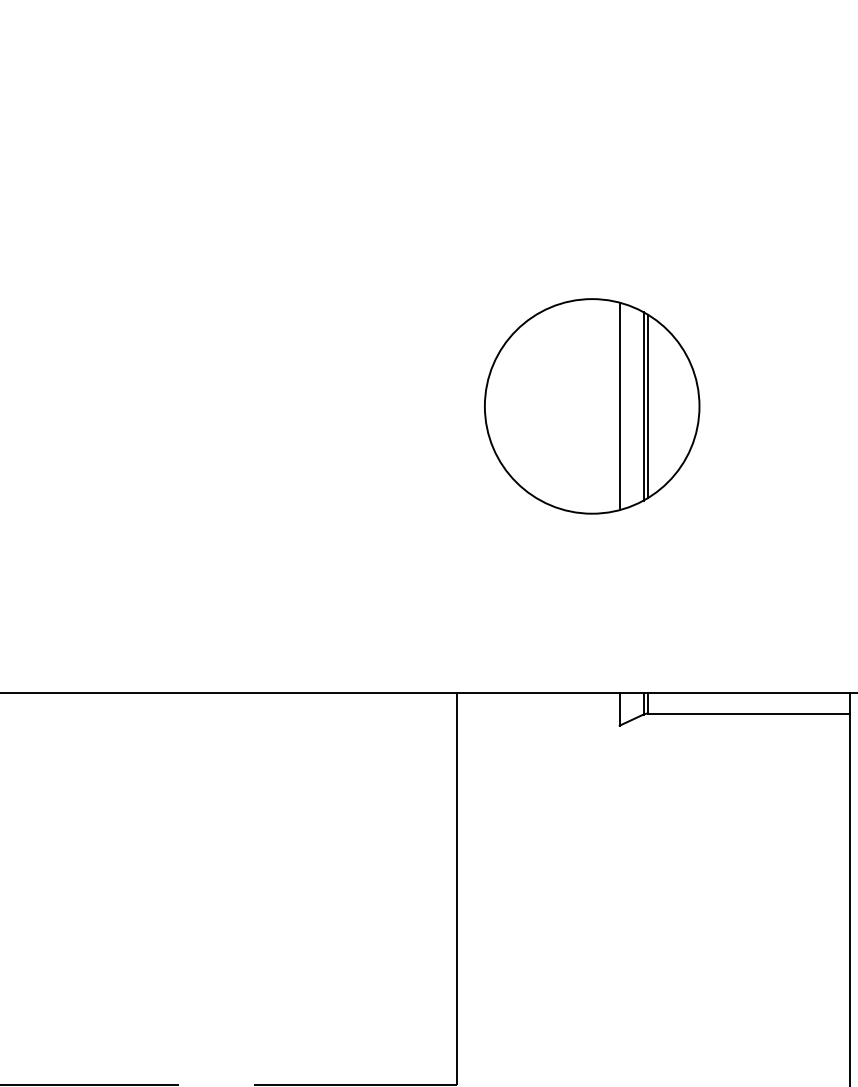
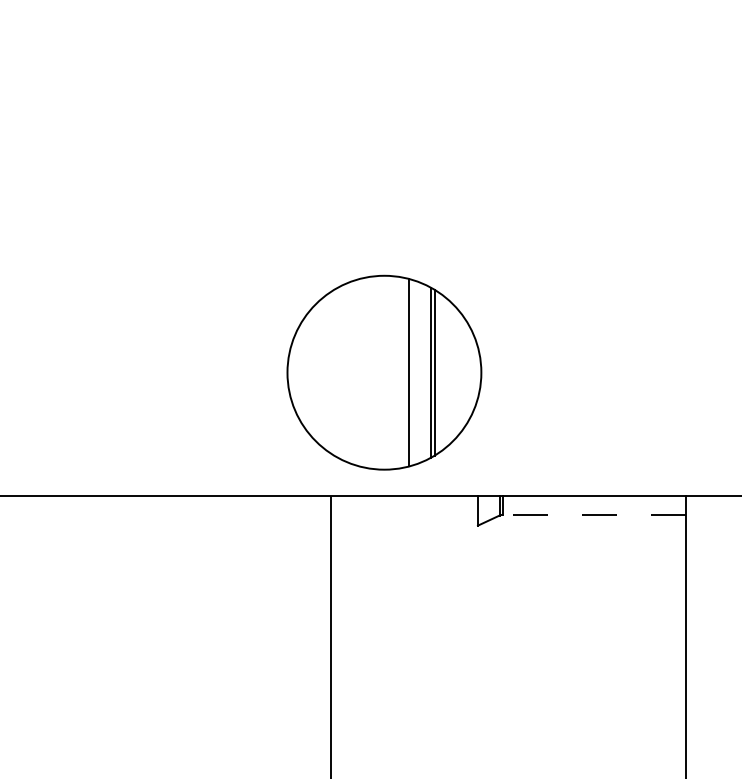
part: (592, 406) -> (384, 372), moved
line: (748, 713) -> (594, 514), solid -> dashed

